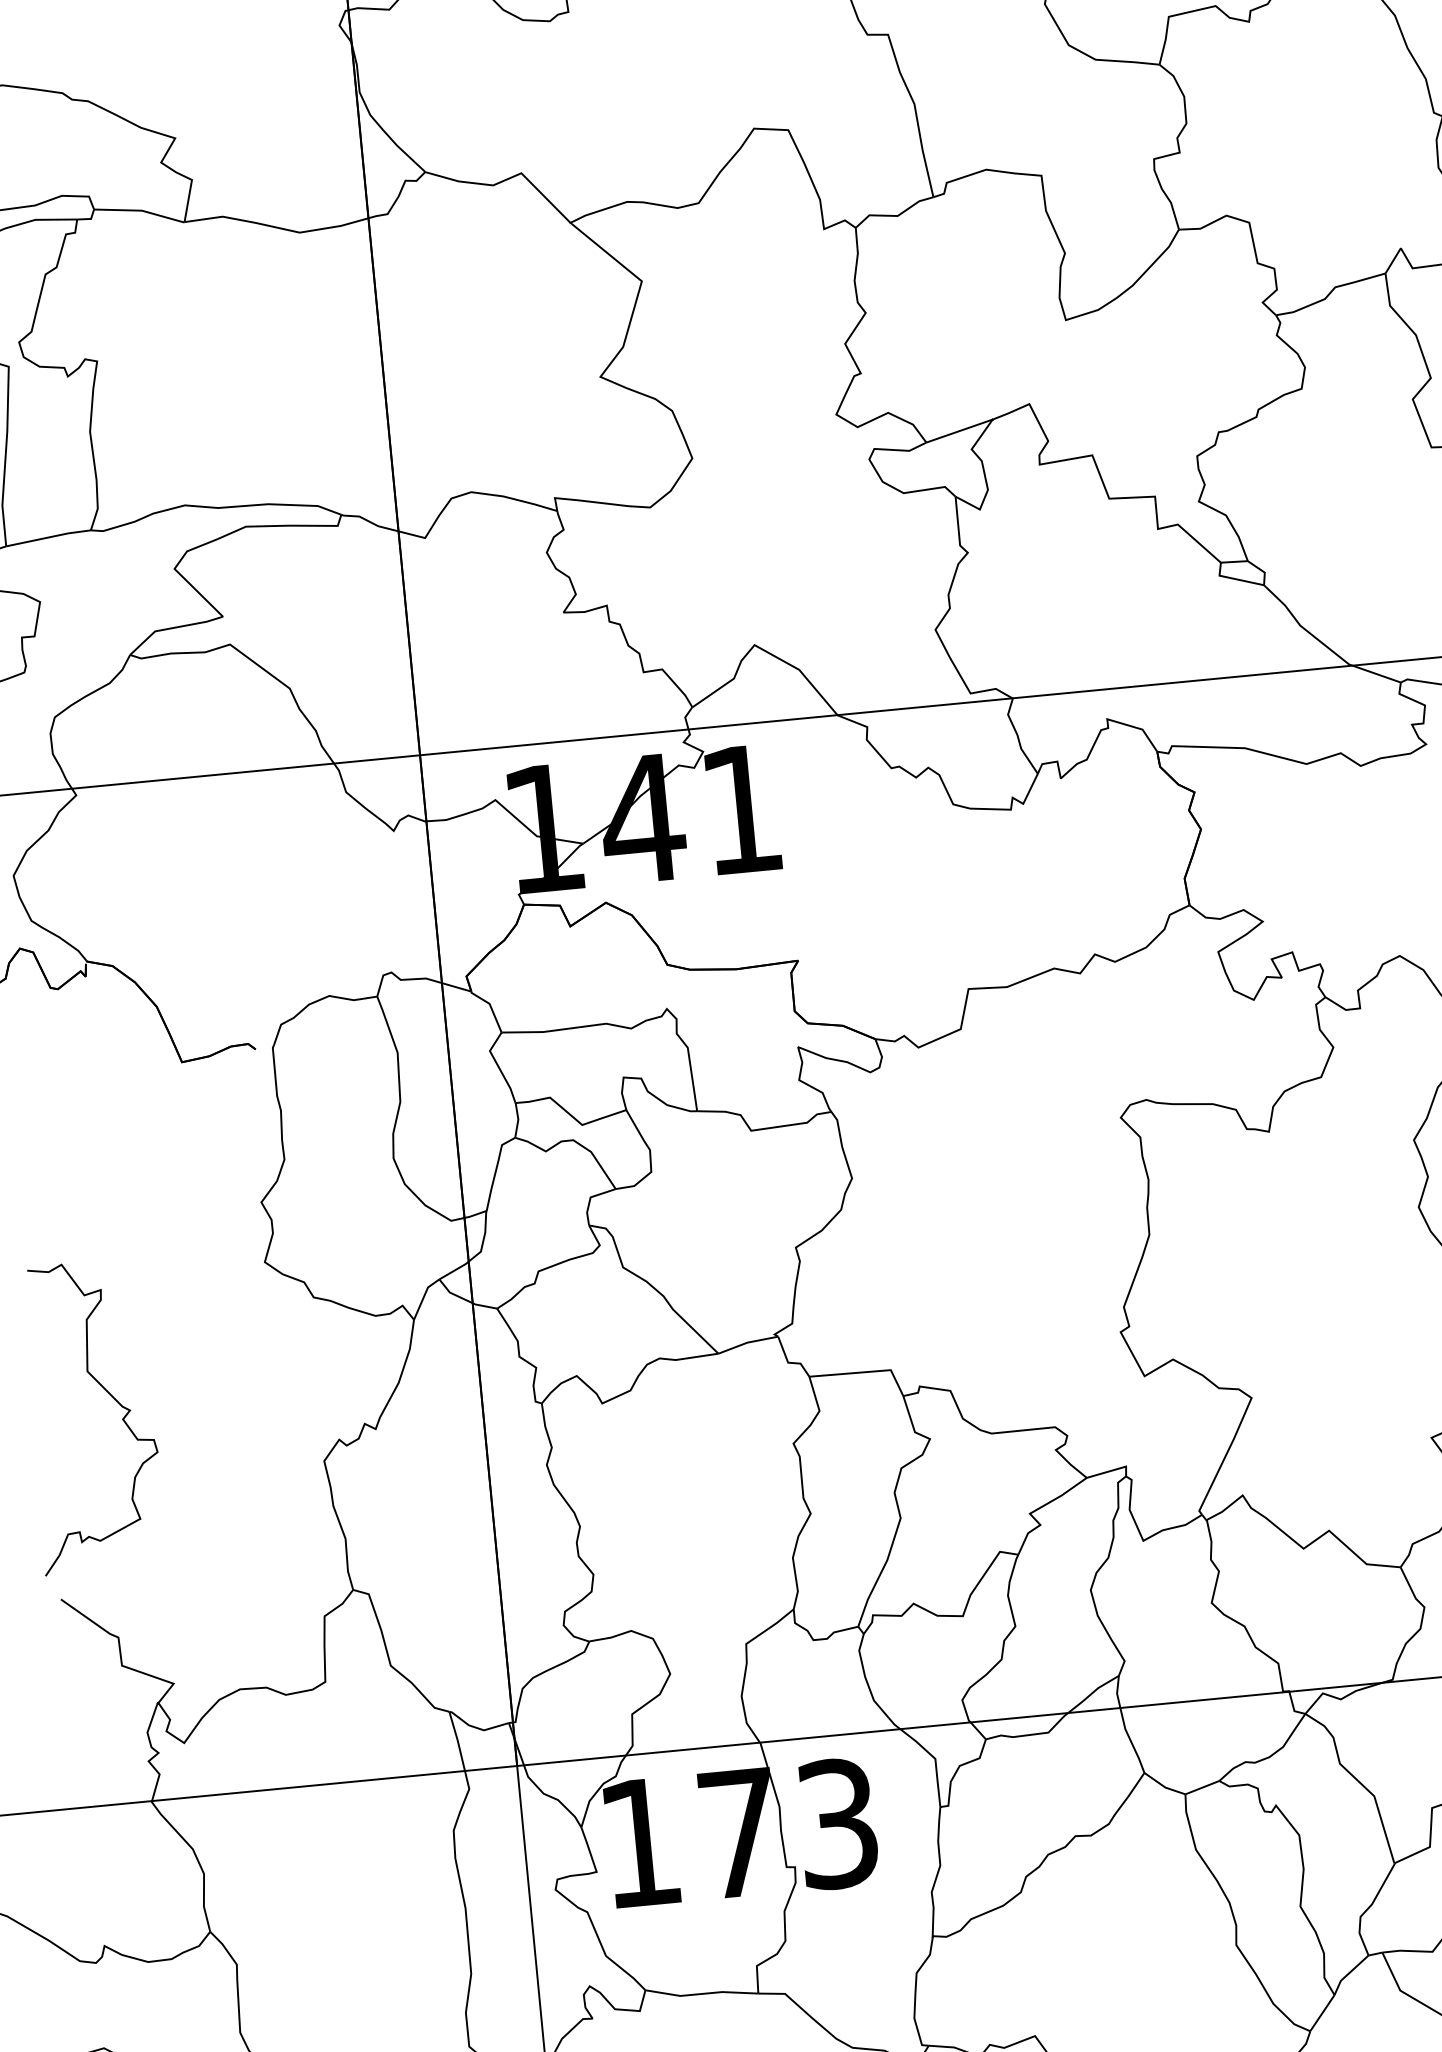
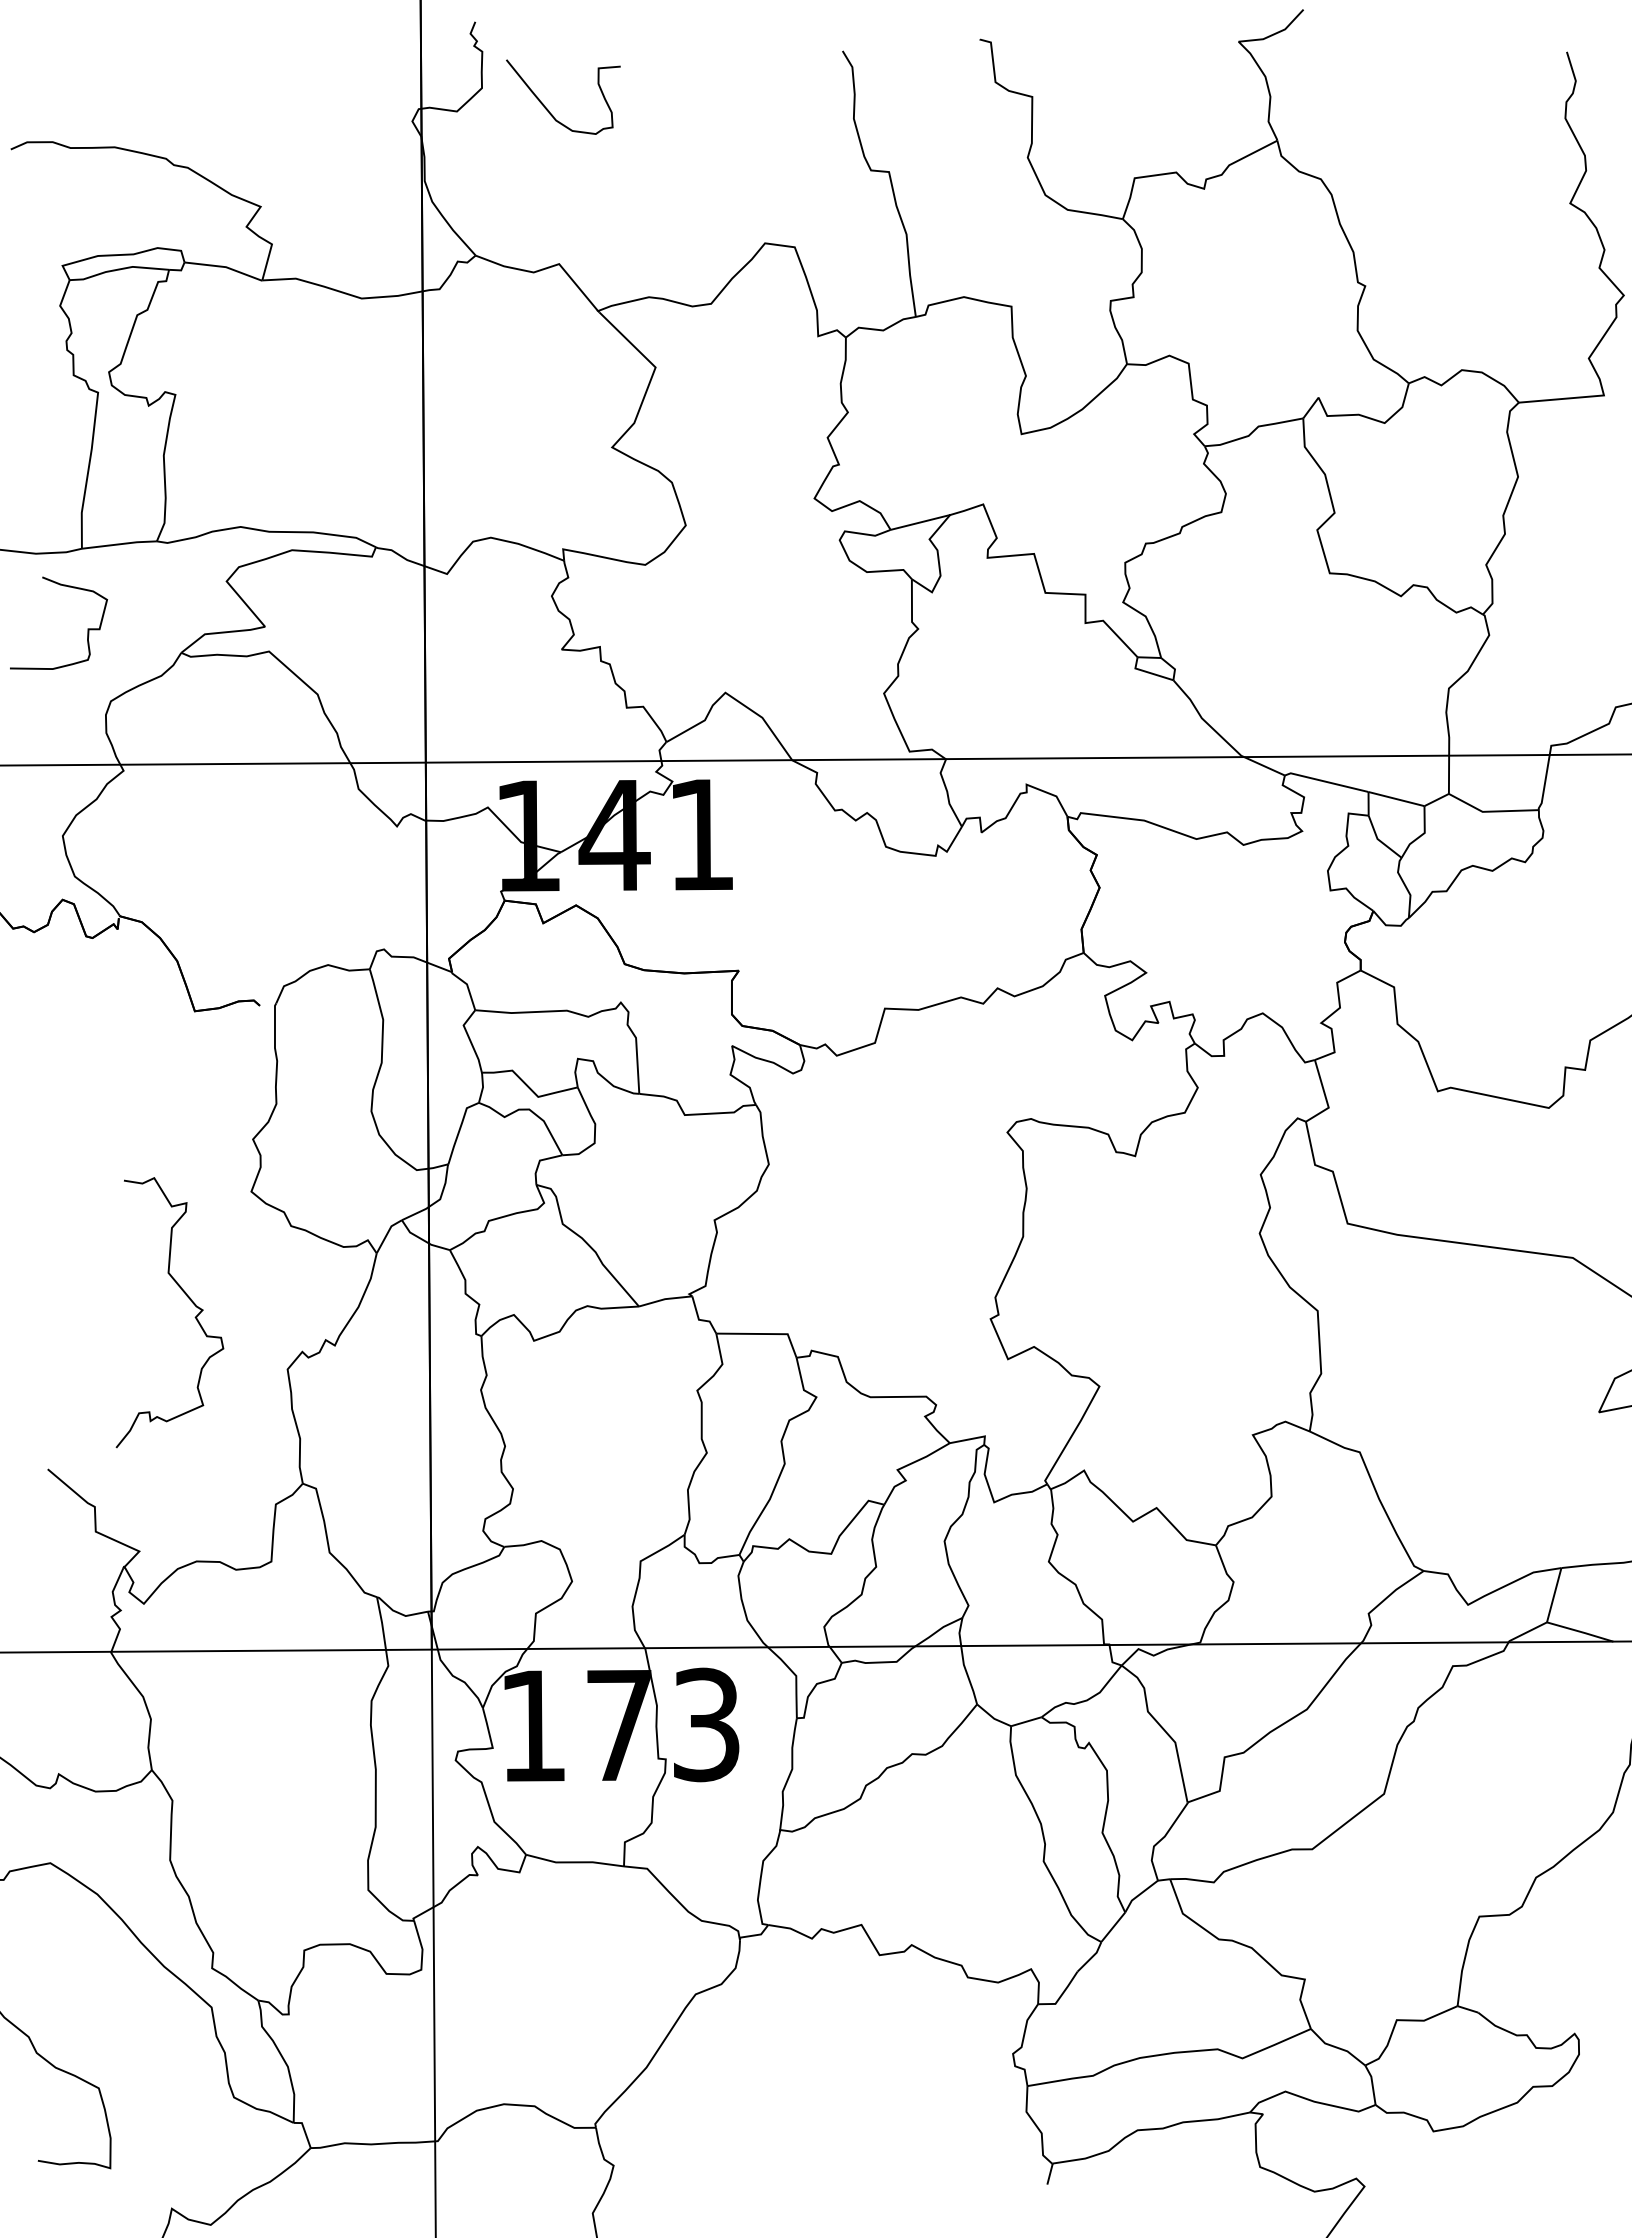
curve: (110, 1396) -> (186, 1296), moved

